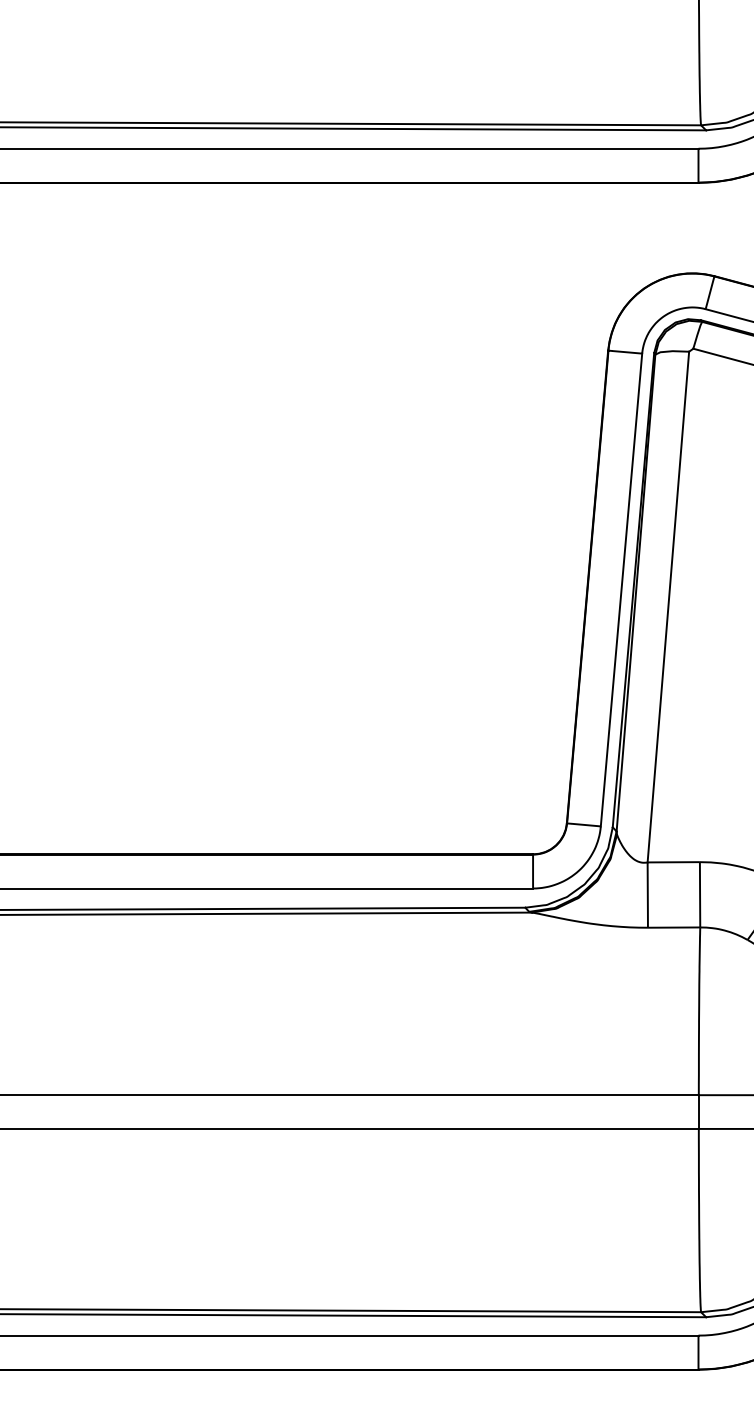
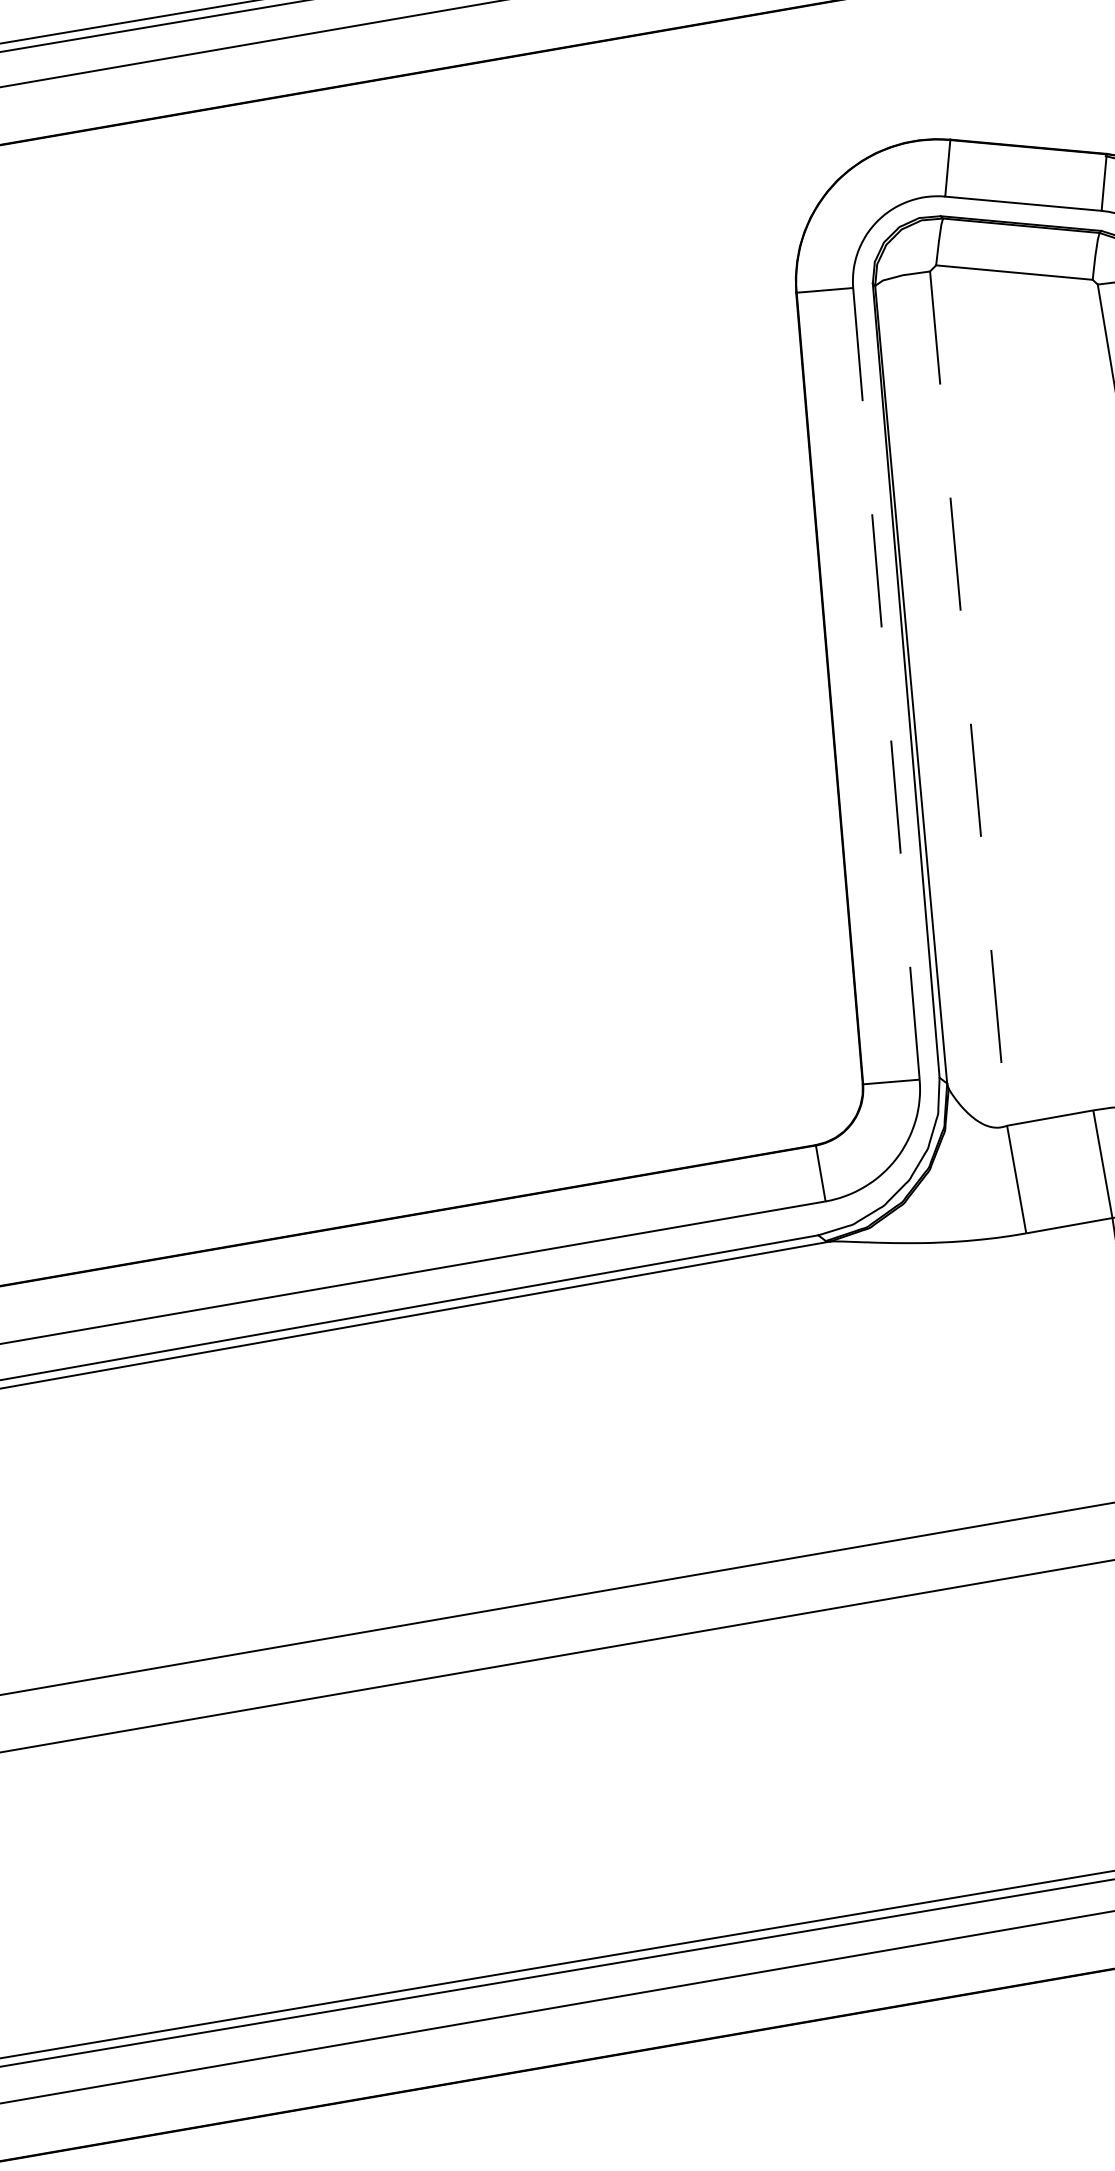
line: (621, 590) -> (886, 684), solid -> dashed
line: (668, 607) -> (968, 699), solid -> dashed

